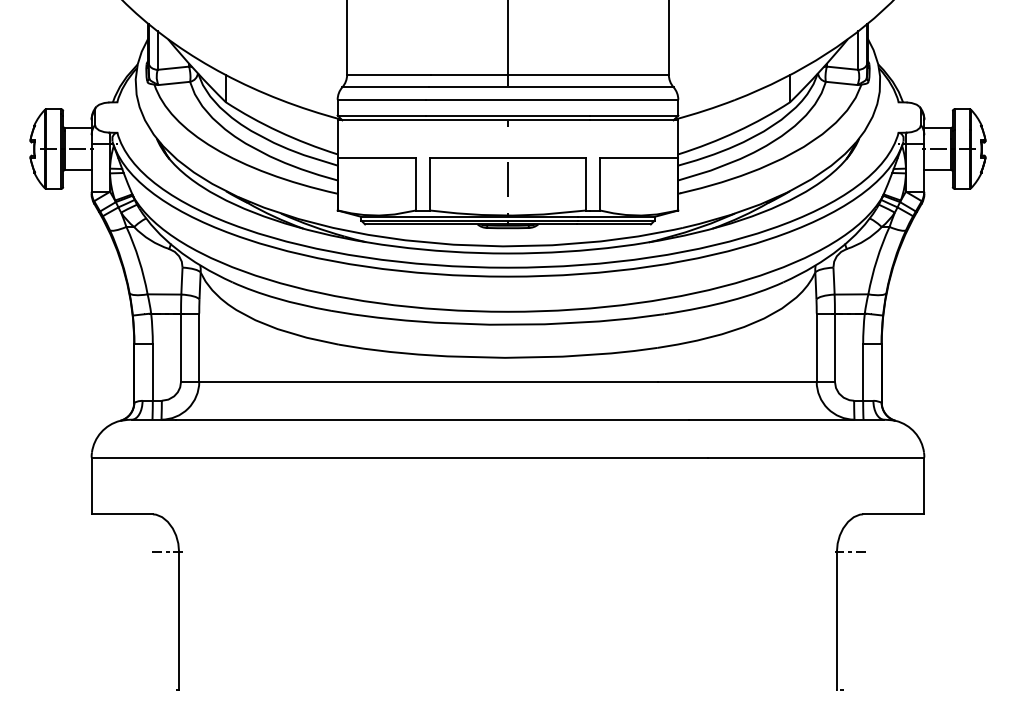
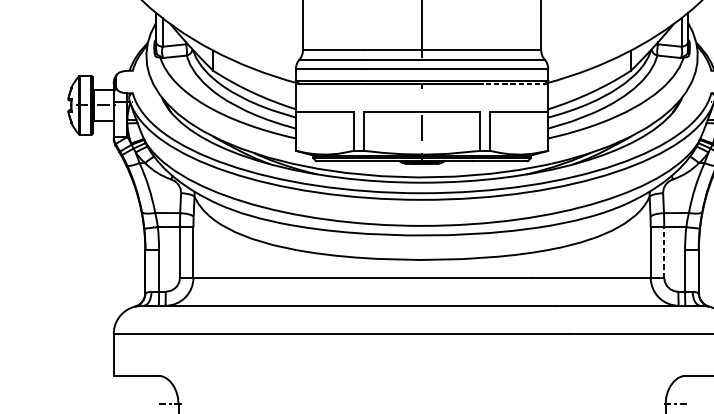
line: (633, 120) -> (515, 84), solid -> dashed
line: (834, 347) -> (663, 252), solid -> dashed

